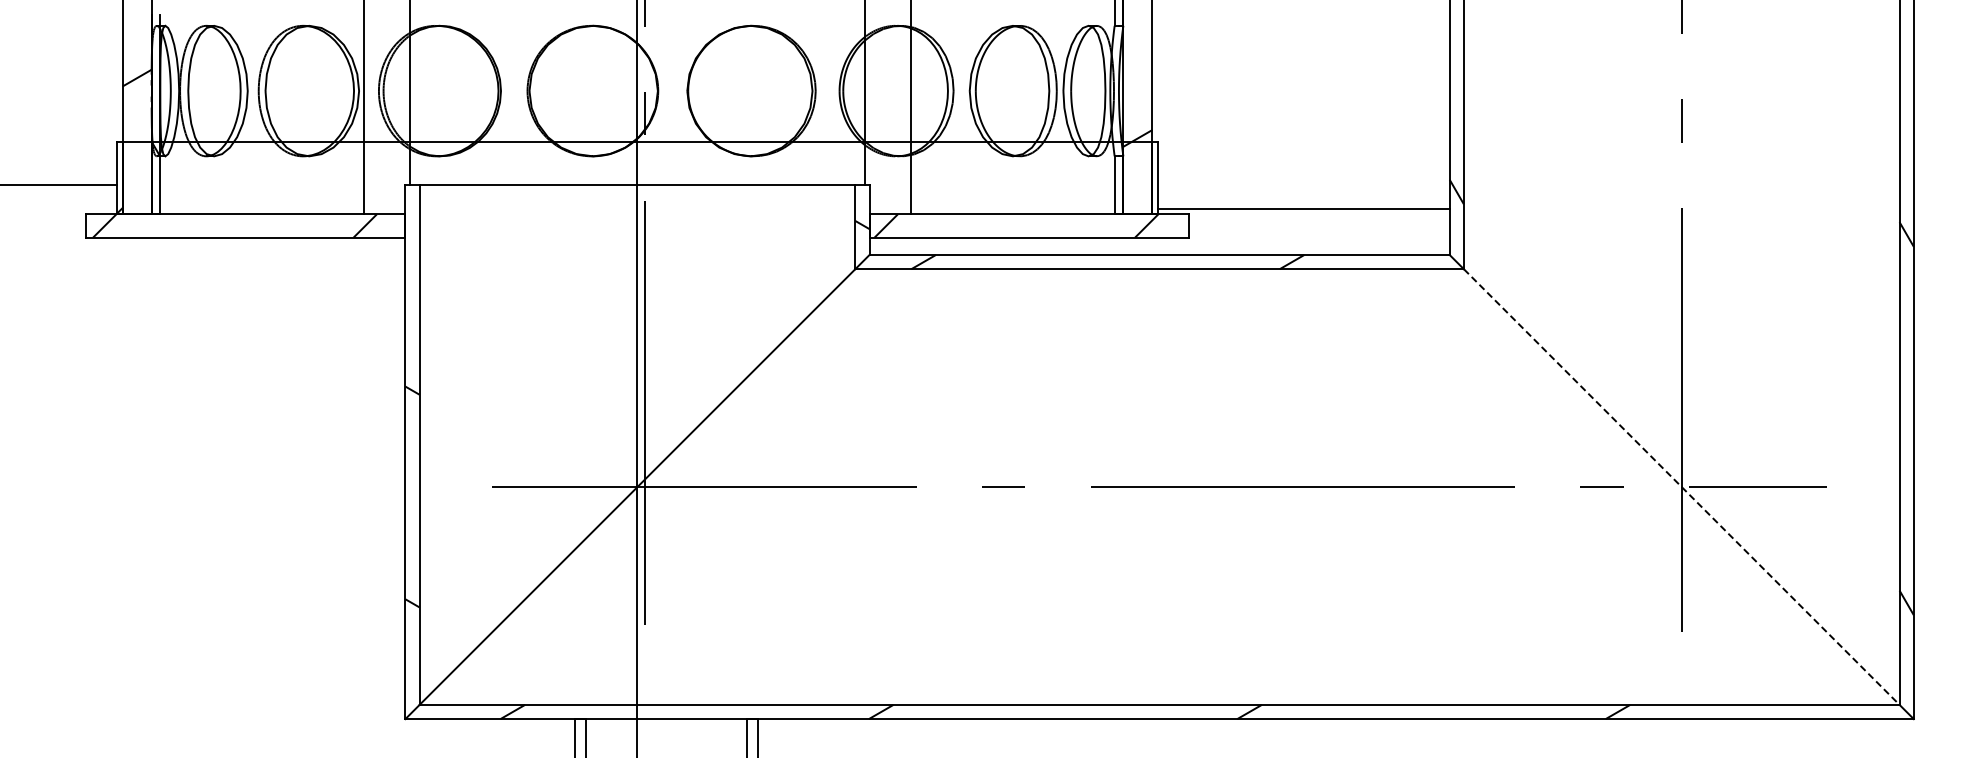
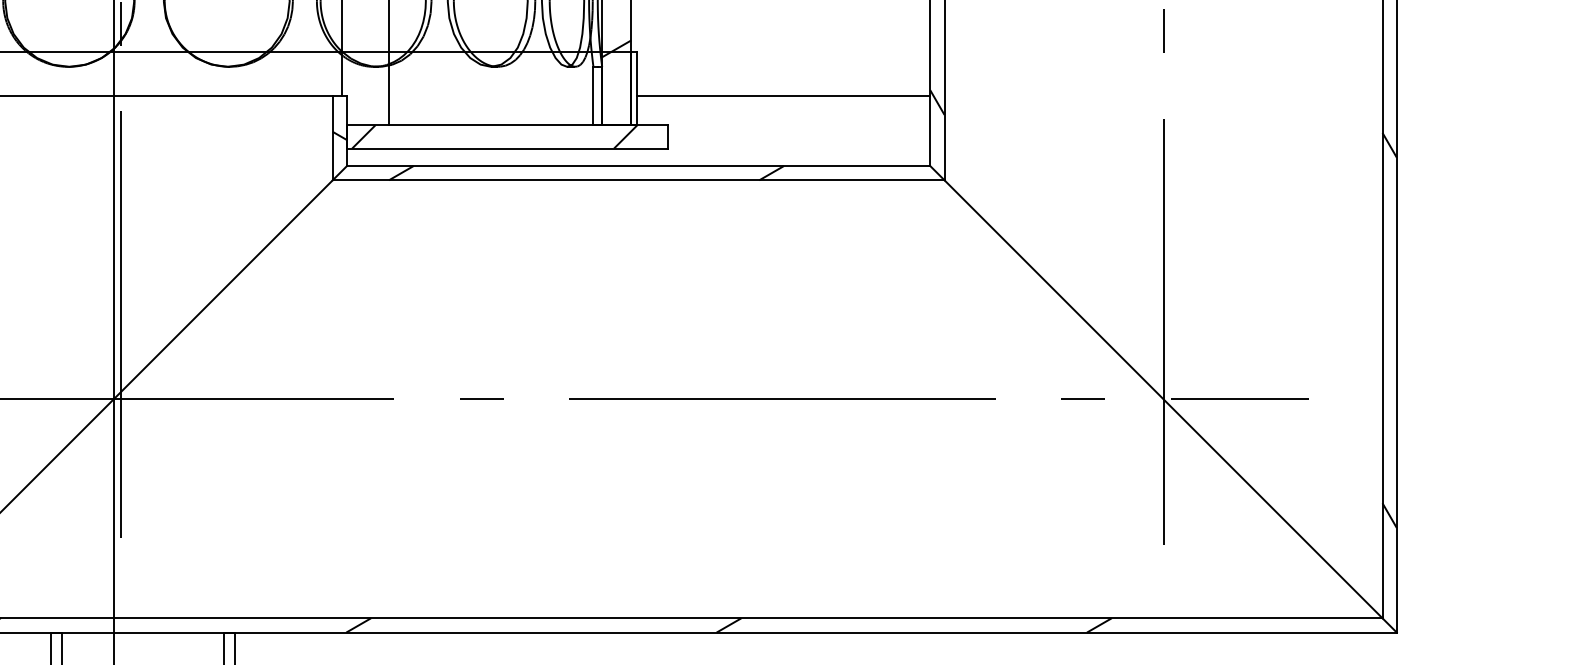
line: (1303, 209) -> (783, 96), moved
line: (1682, 487) -> (1164, 399), dashed -> solid

